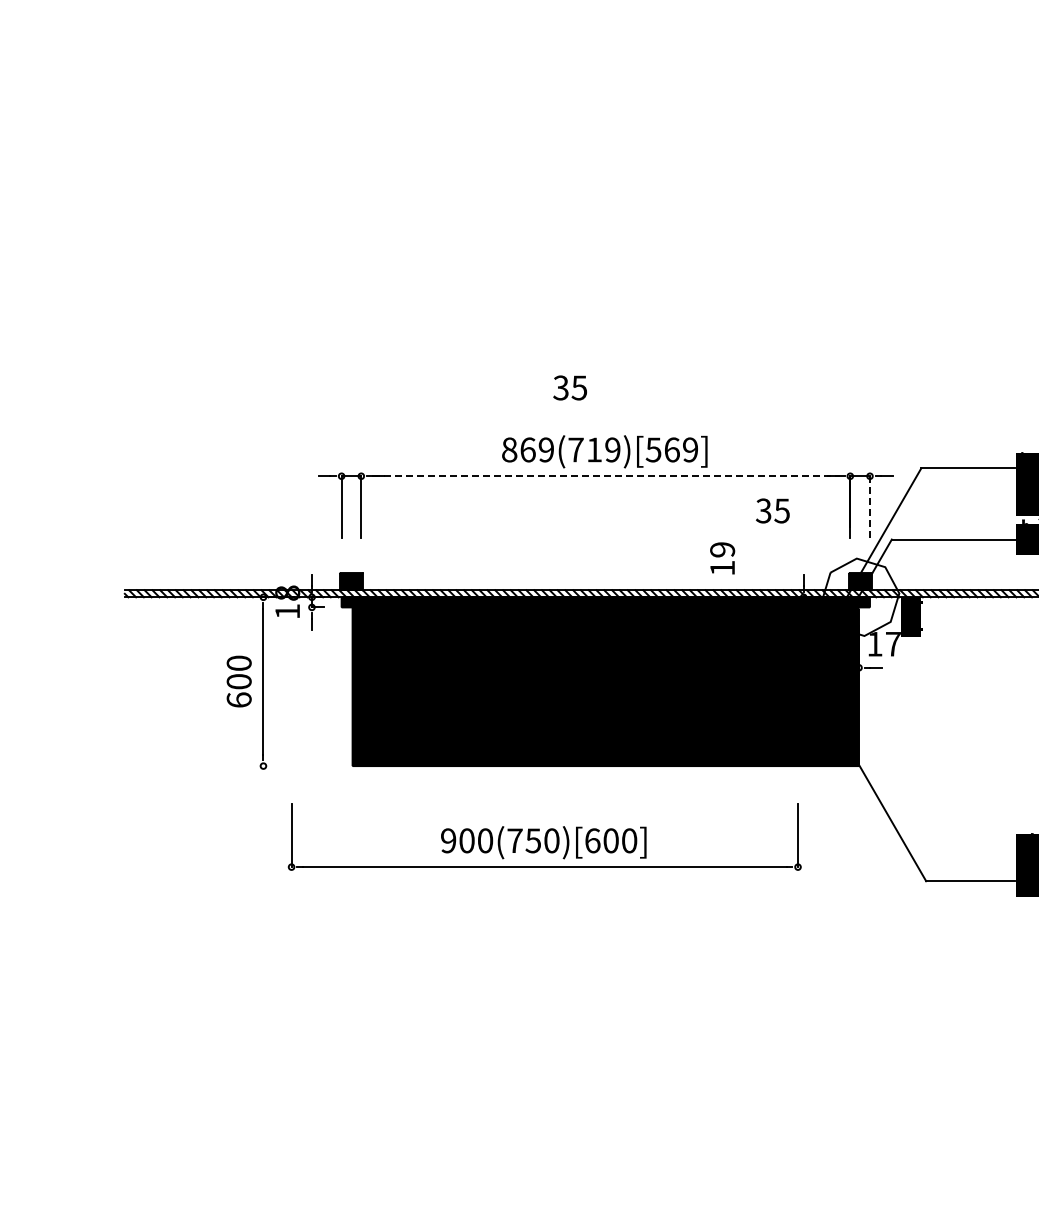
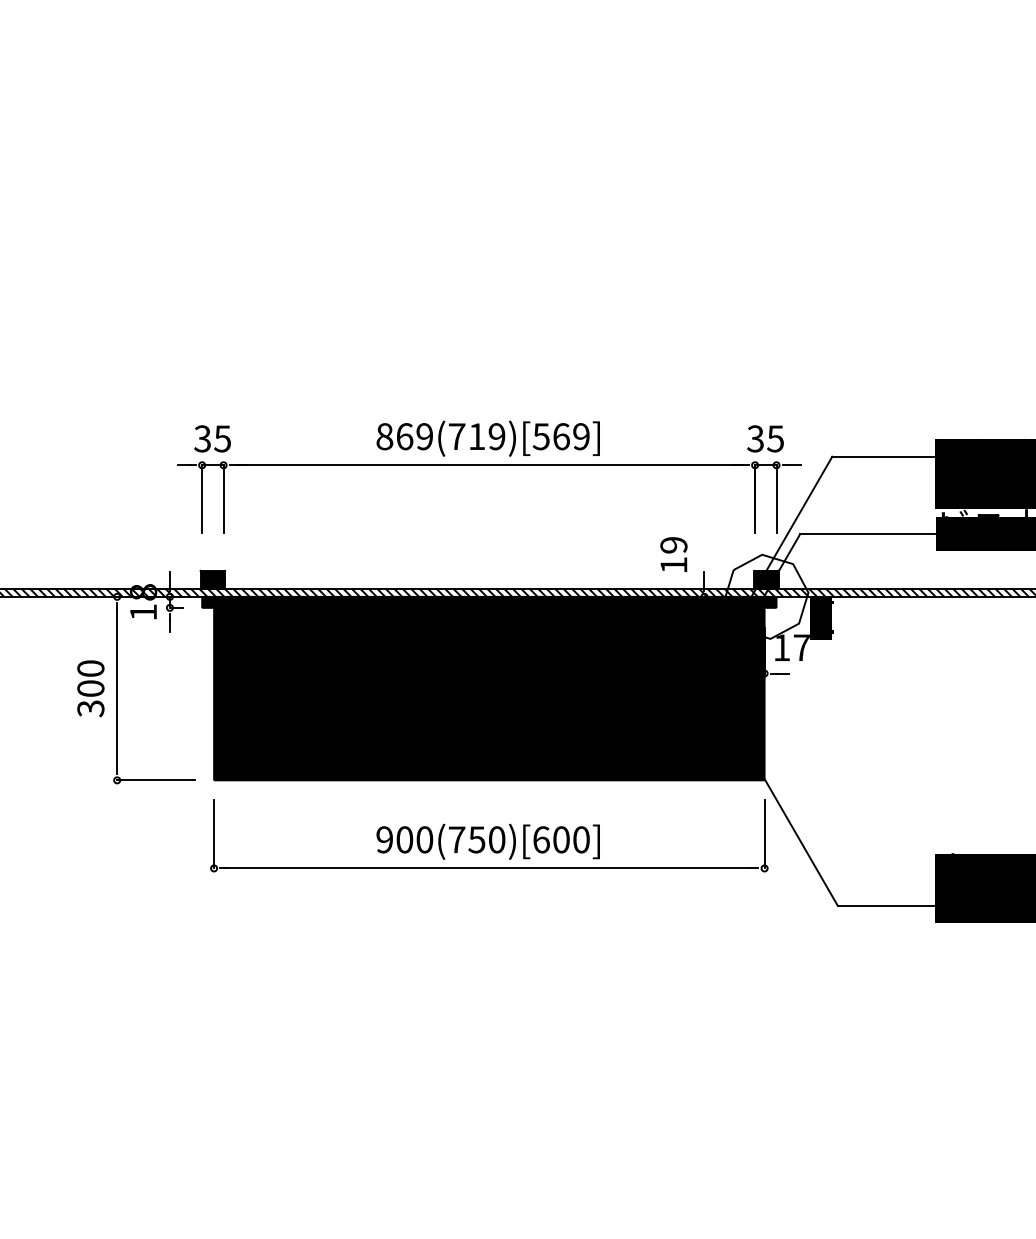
text: (569, 387) -> (211, 438), moved
line: (606, 476) -> (490, 465), dashed -> solid
line: (869, 506) -> (775, 498), dashed -> solid
text: (772, 510) -> (765, 438), moved
text: (722, 558) -> (673, 554), moved
text: (238, 700) -> (90, 709), 600 -> 300
line: (298, 766) -> (155, 780), added
part: (544, 836) -> (489, 835), moved

